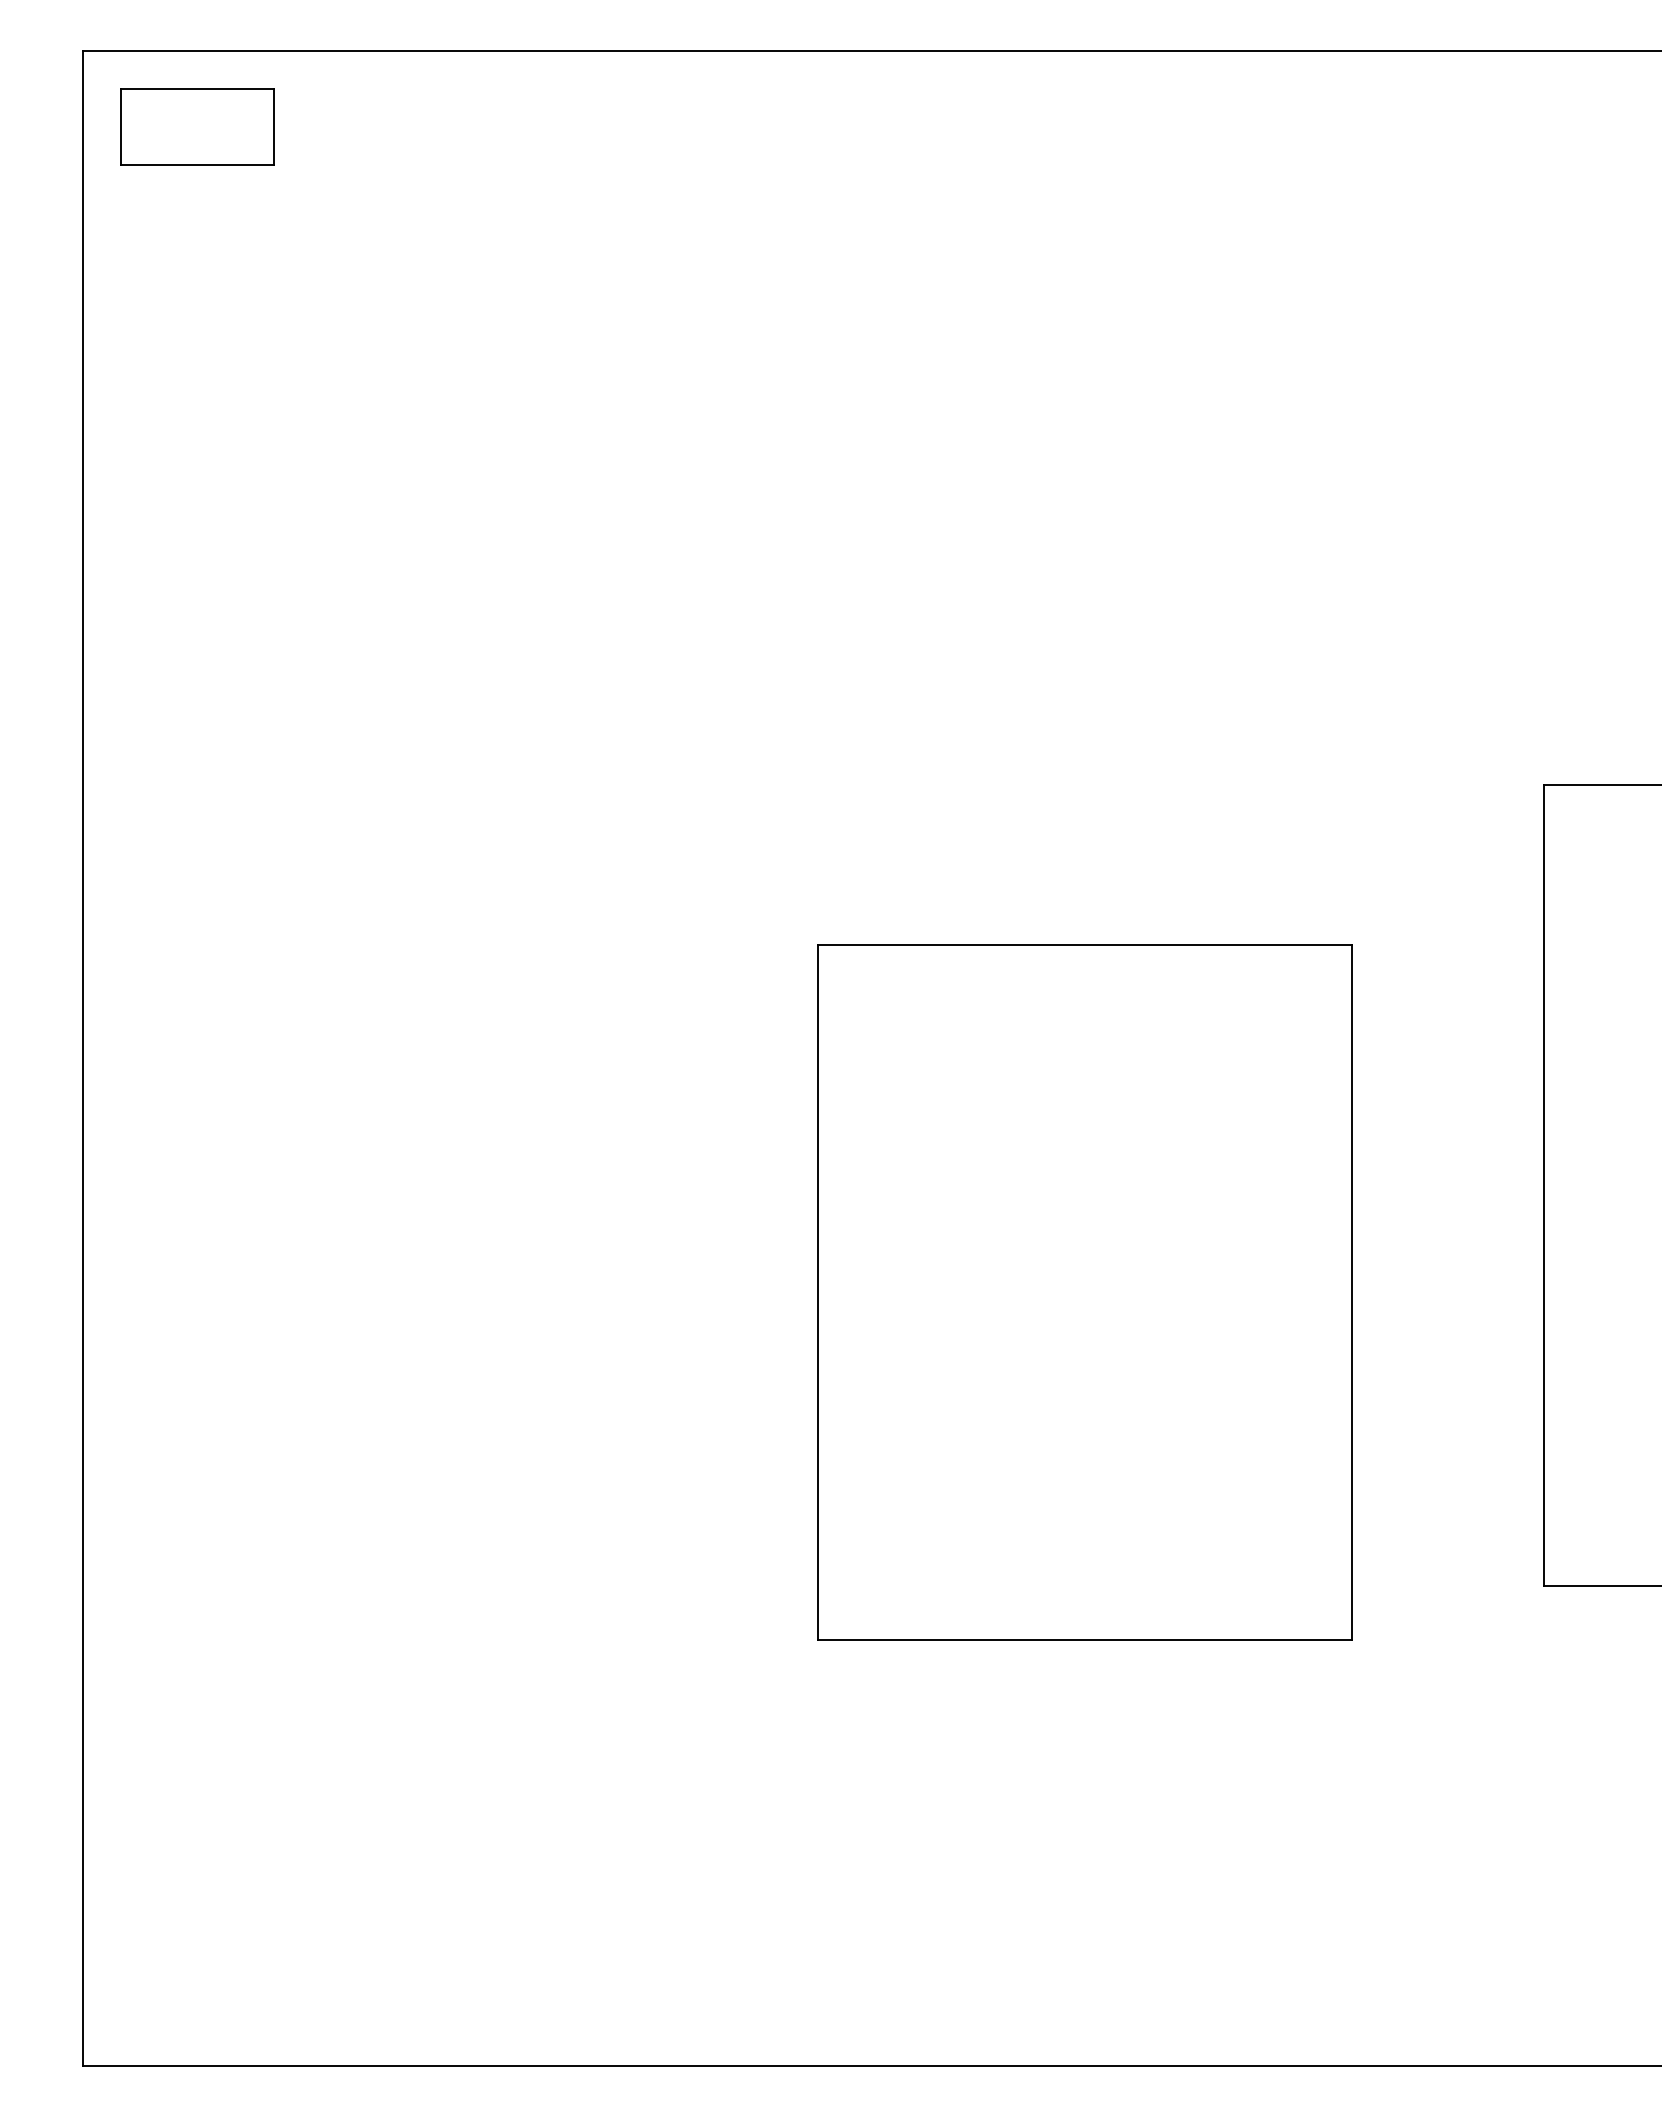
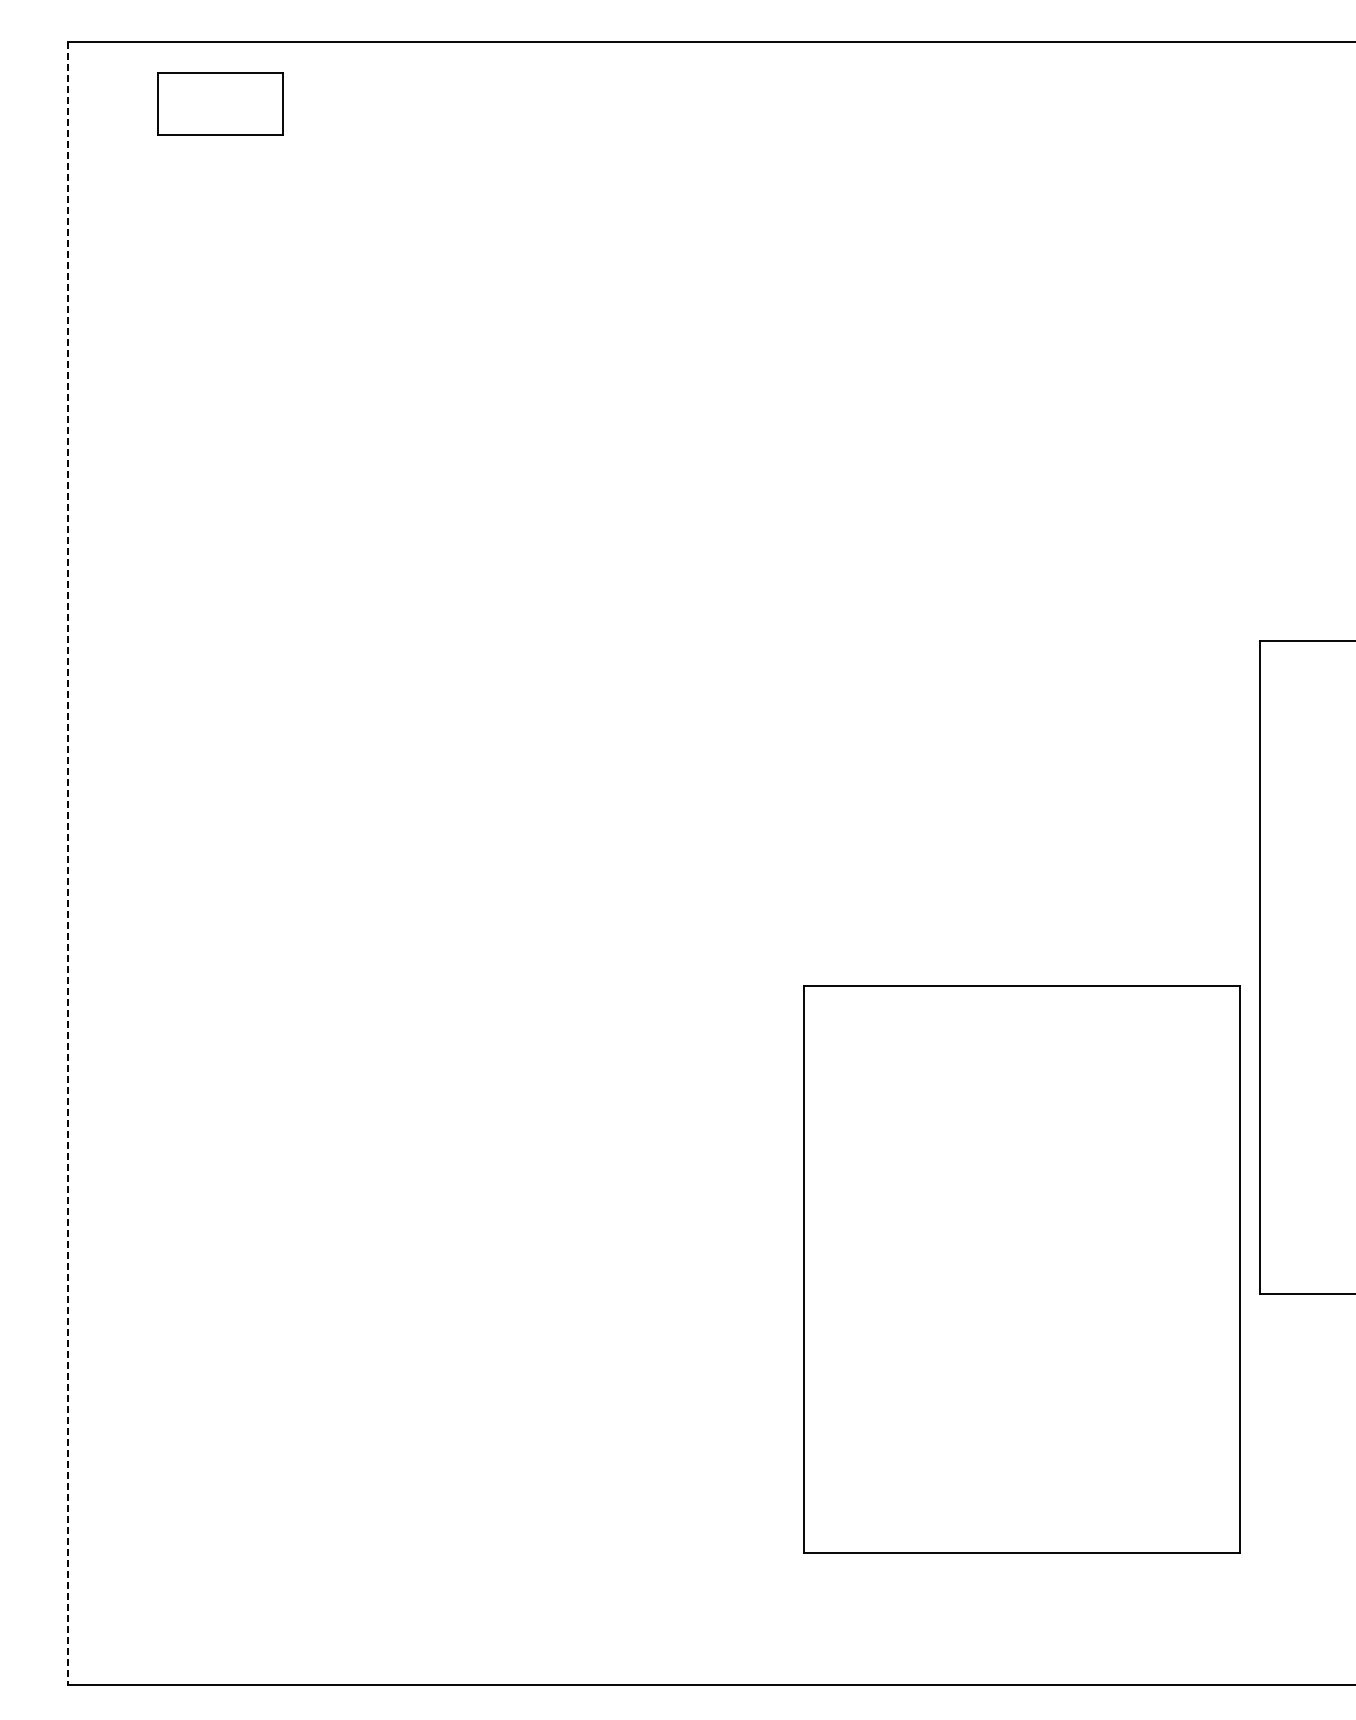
part: (197, 126) -> (220, 103), moved
line: (82, 1058) -> (67, 863), solid -> dashed
part: (1084, 1292) -> (1021, 1269), moved

